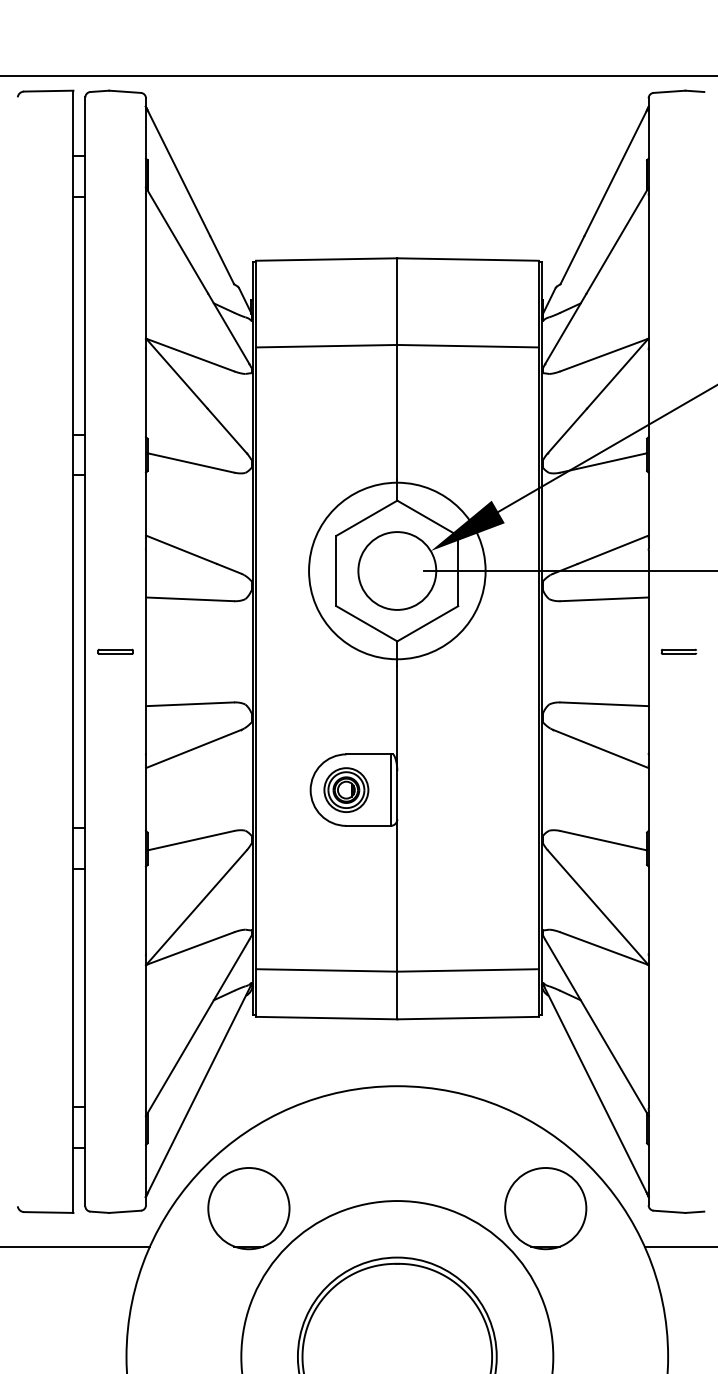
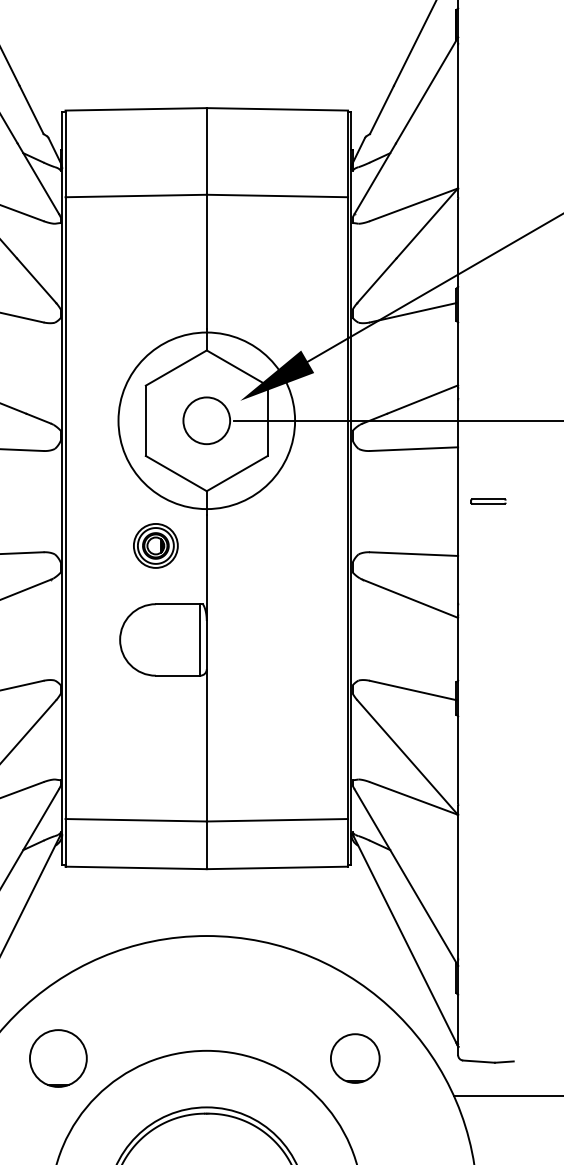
circle: (397, 570) -> (206, 420), size x0.6
part: (346, 789) -> (155, 545), moved
part: (248, 1208) -> (57, 1058), size x0.7
part: (545, 1208) -> (354, 1058), size x0.6

